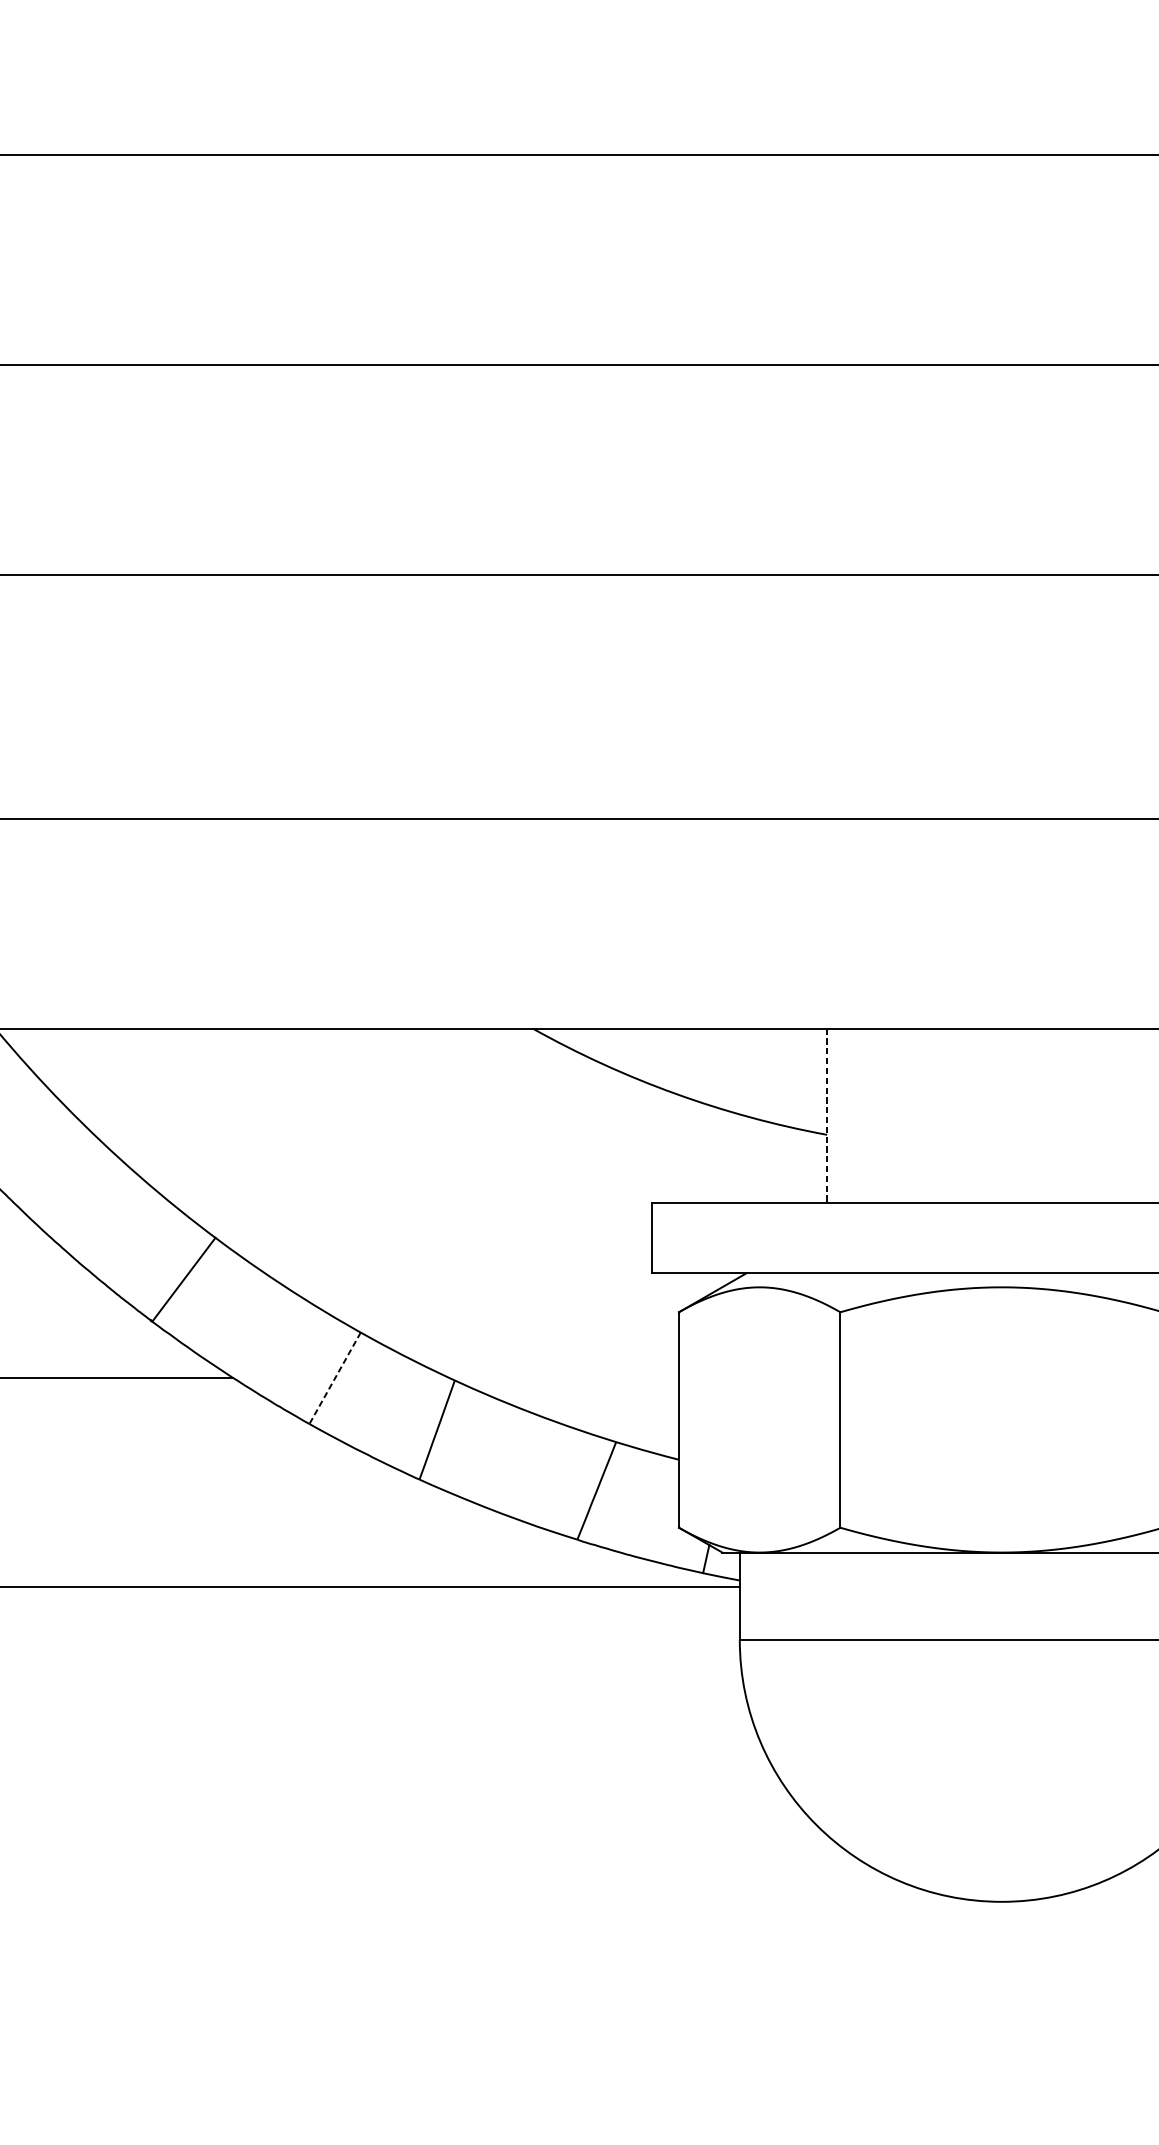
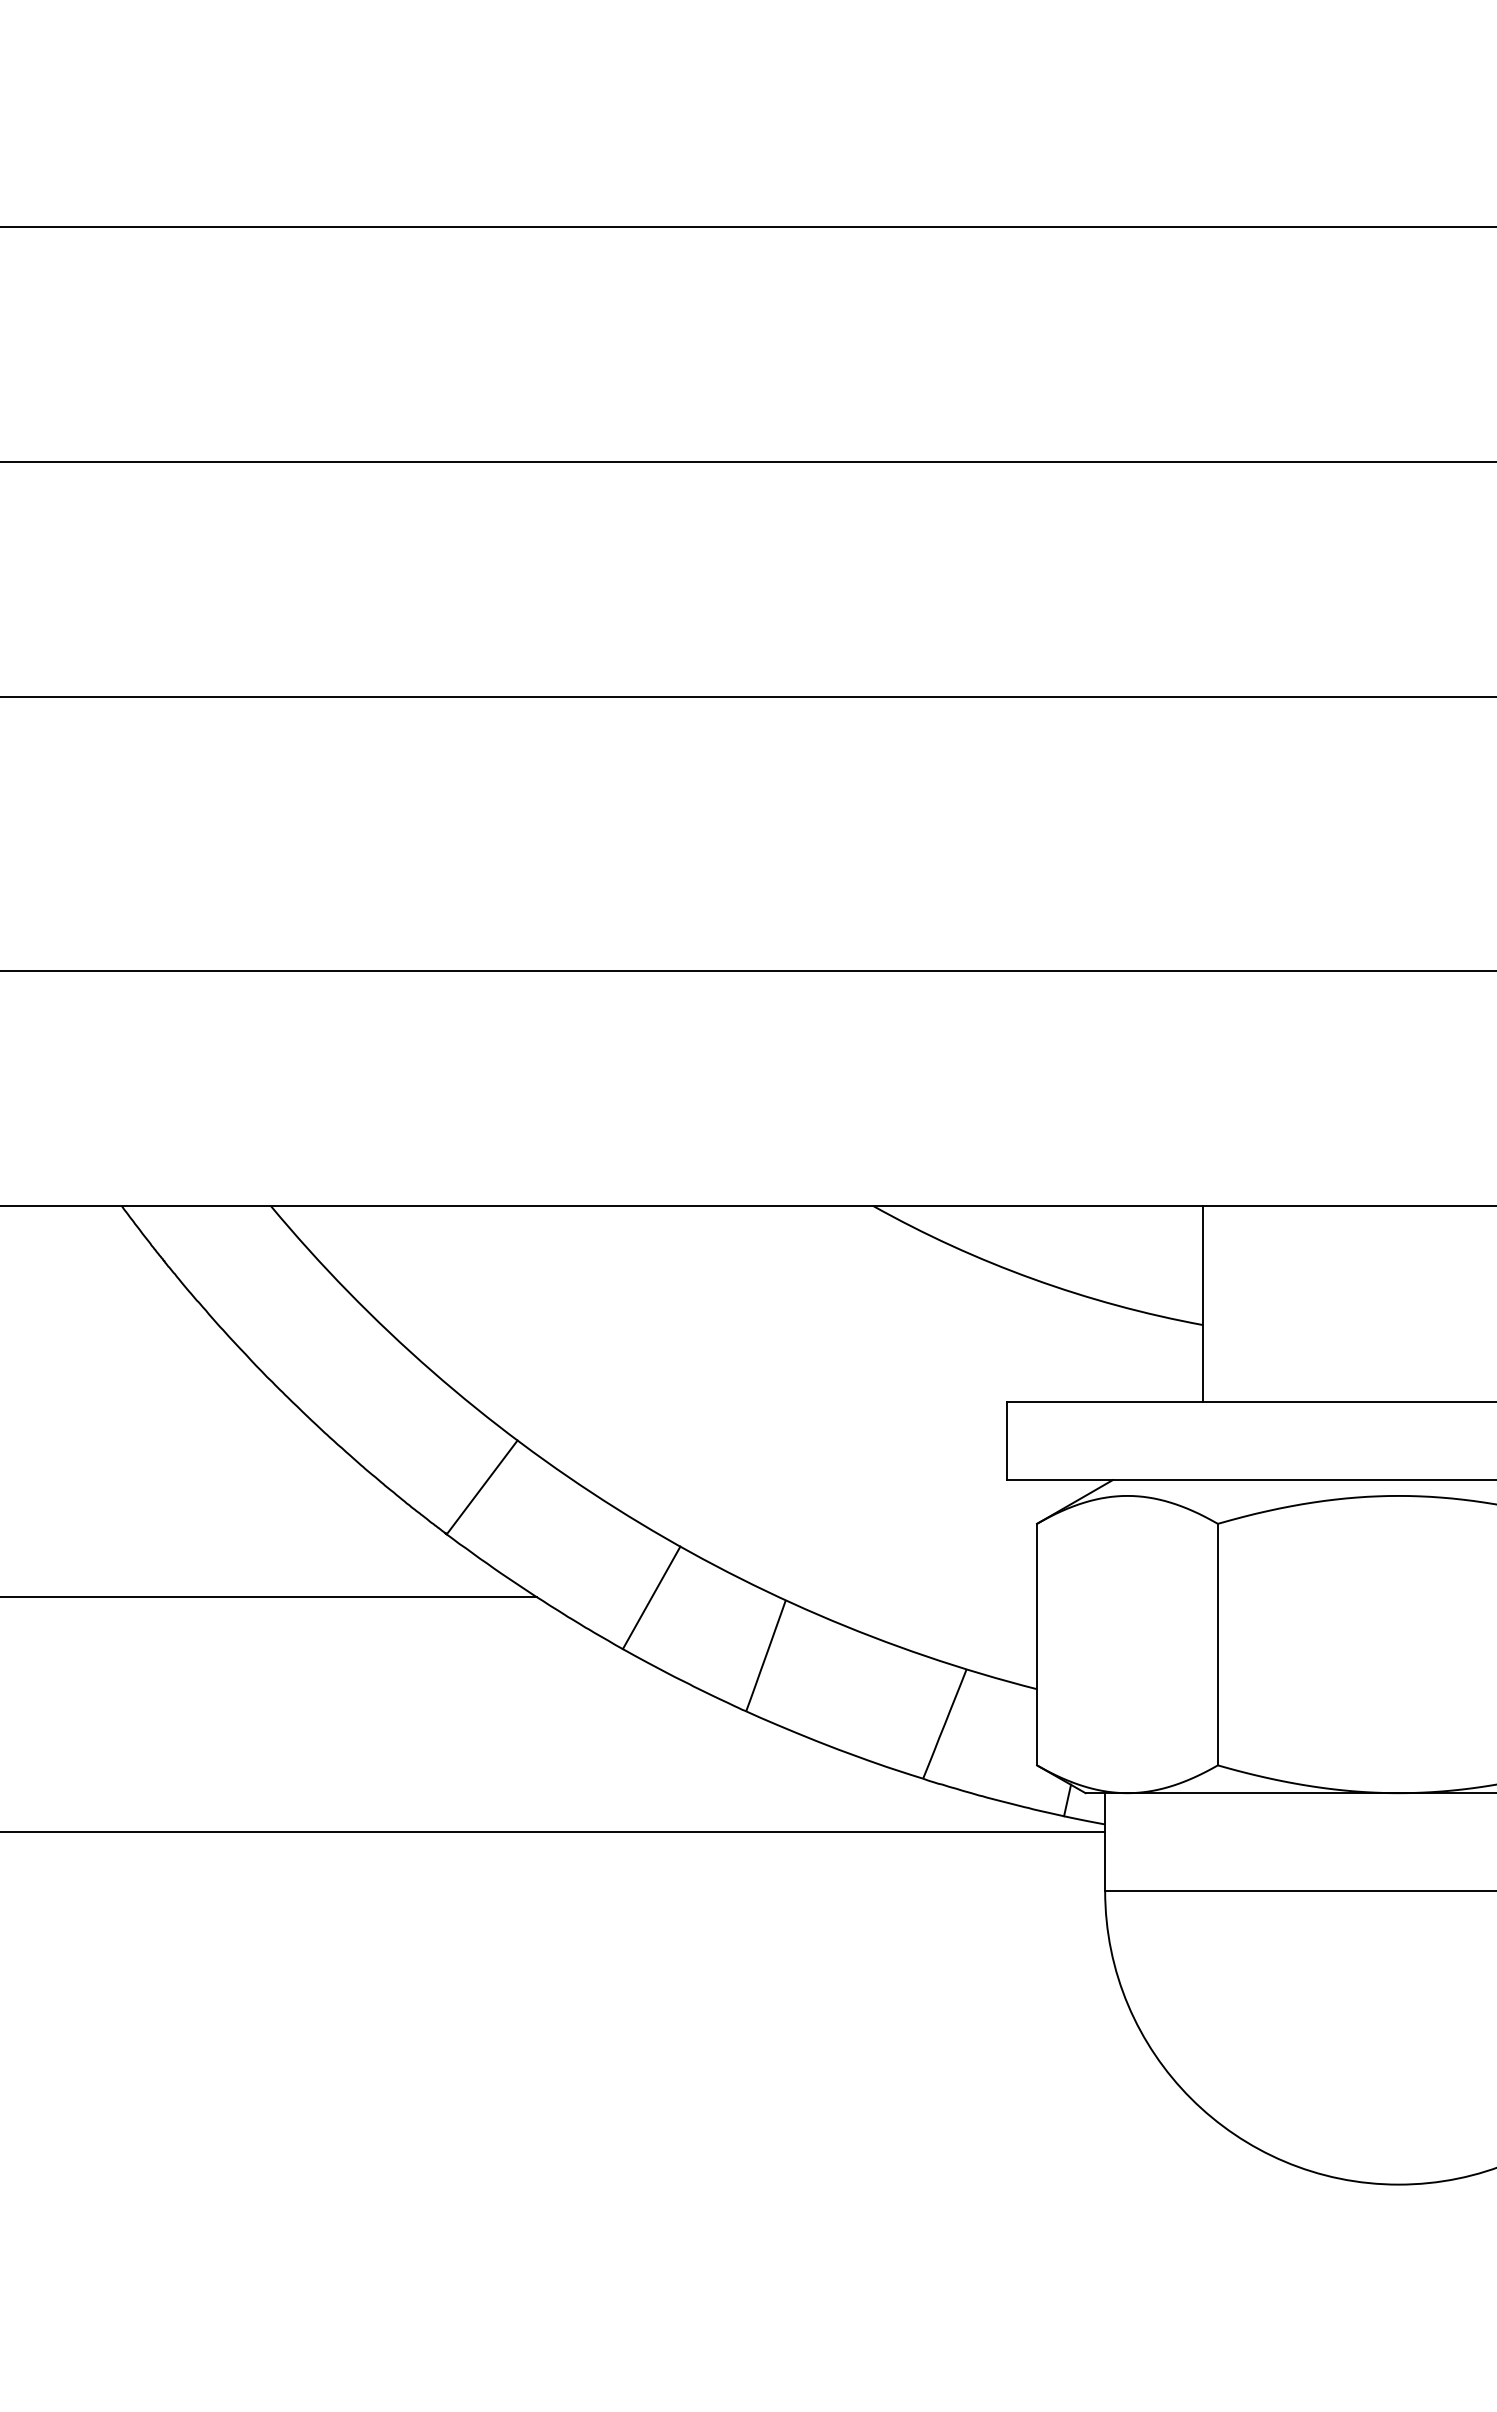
line: (827, 1115) -> (1203, 1303), dashed -> solid
line: (335, 1377) -> (651, 1597), dashed -> solid

